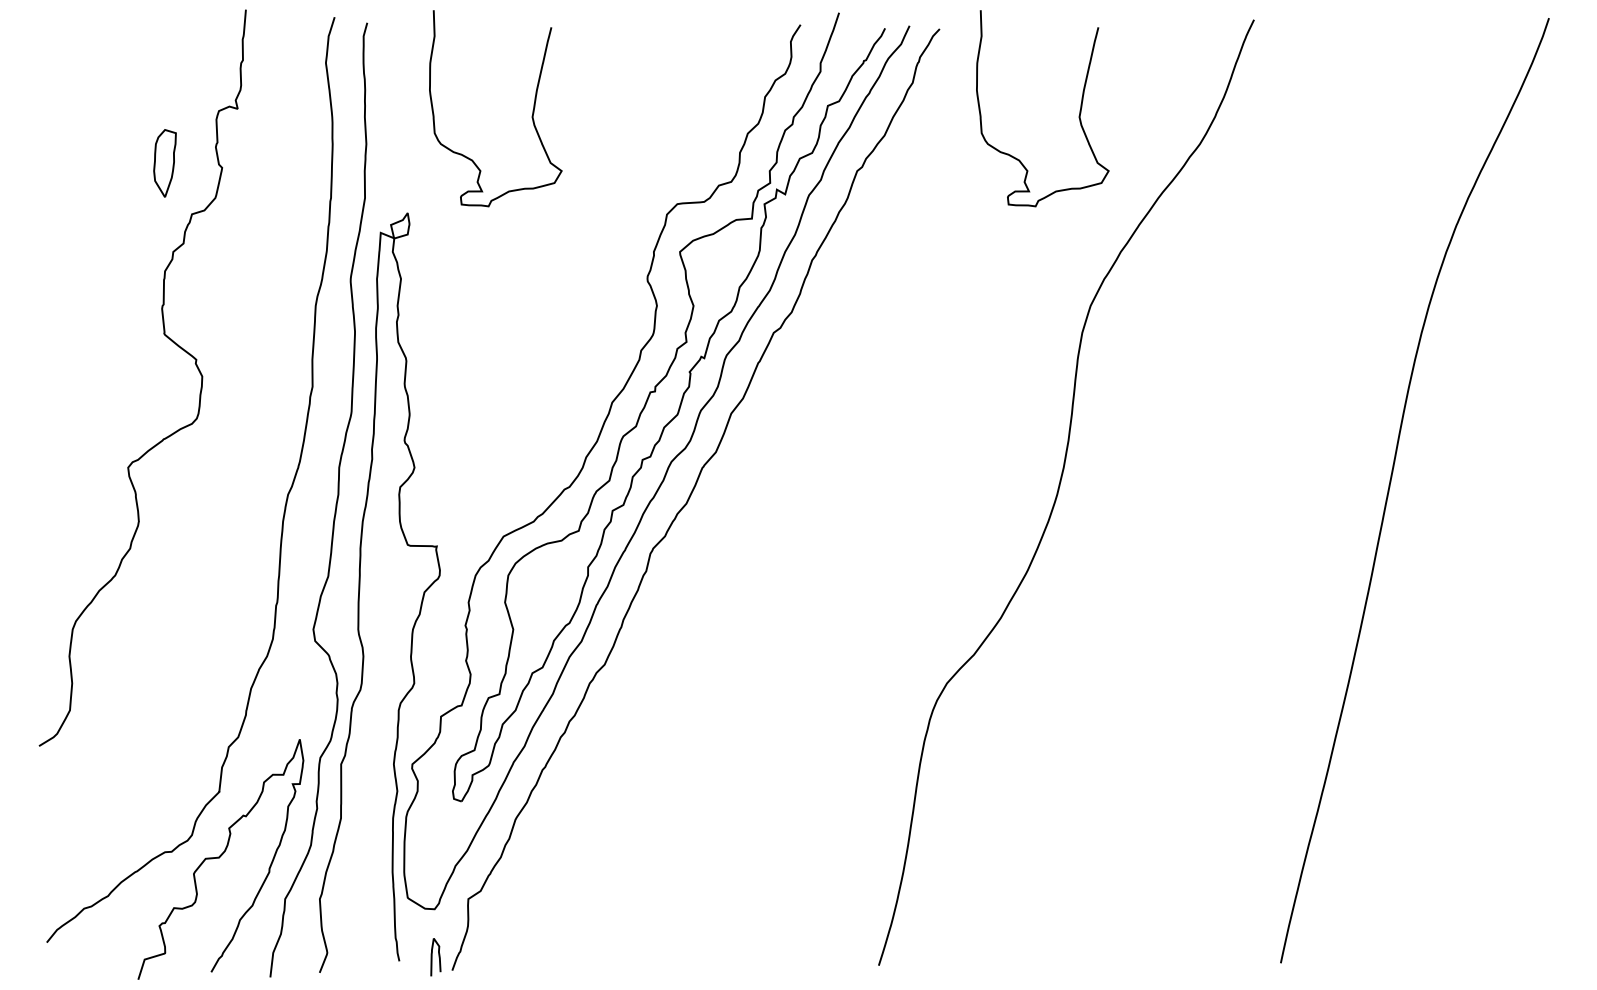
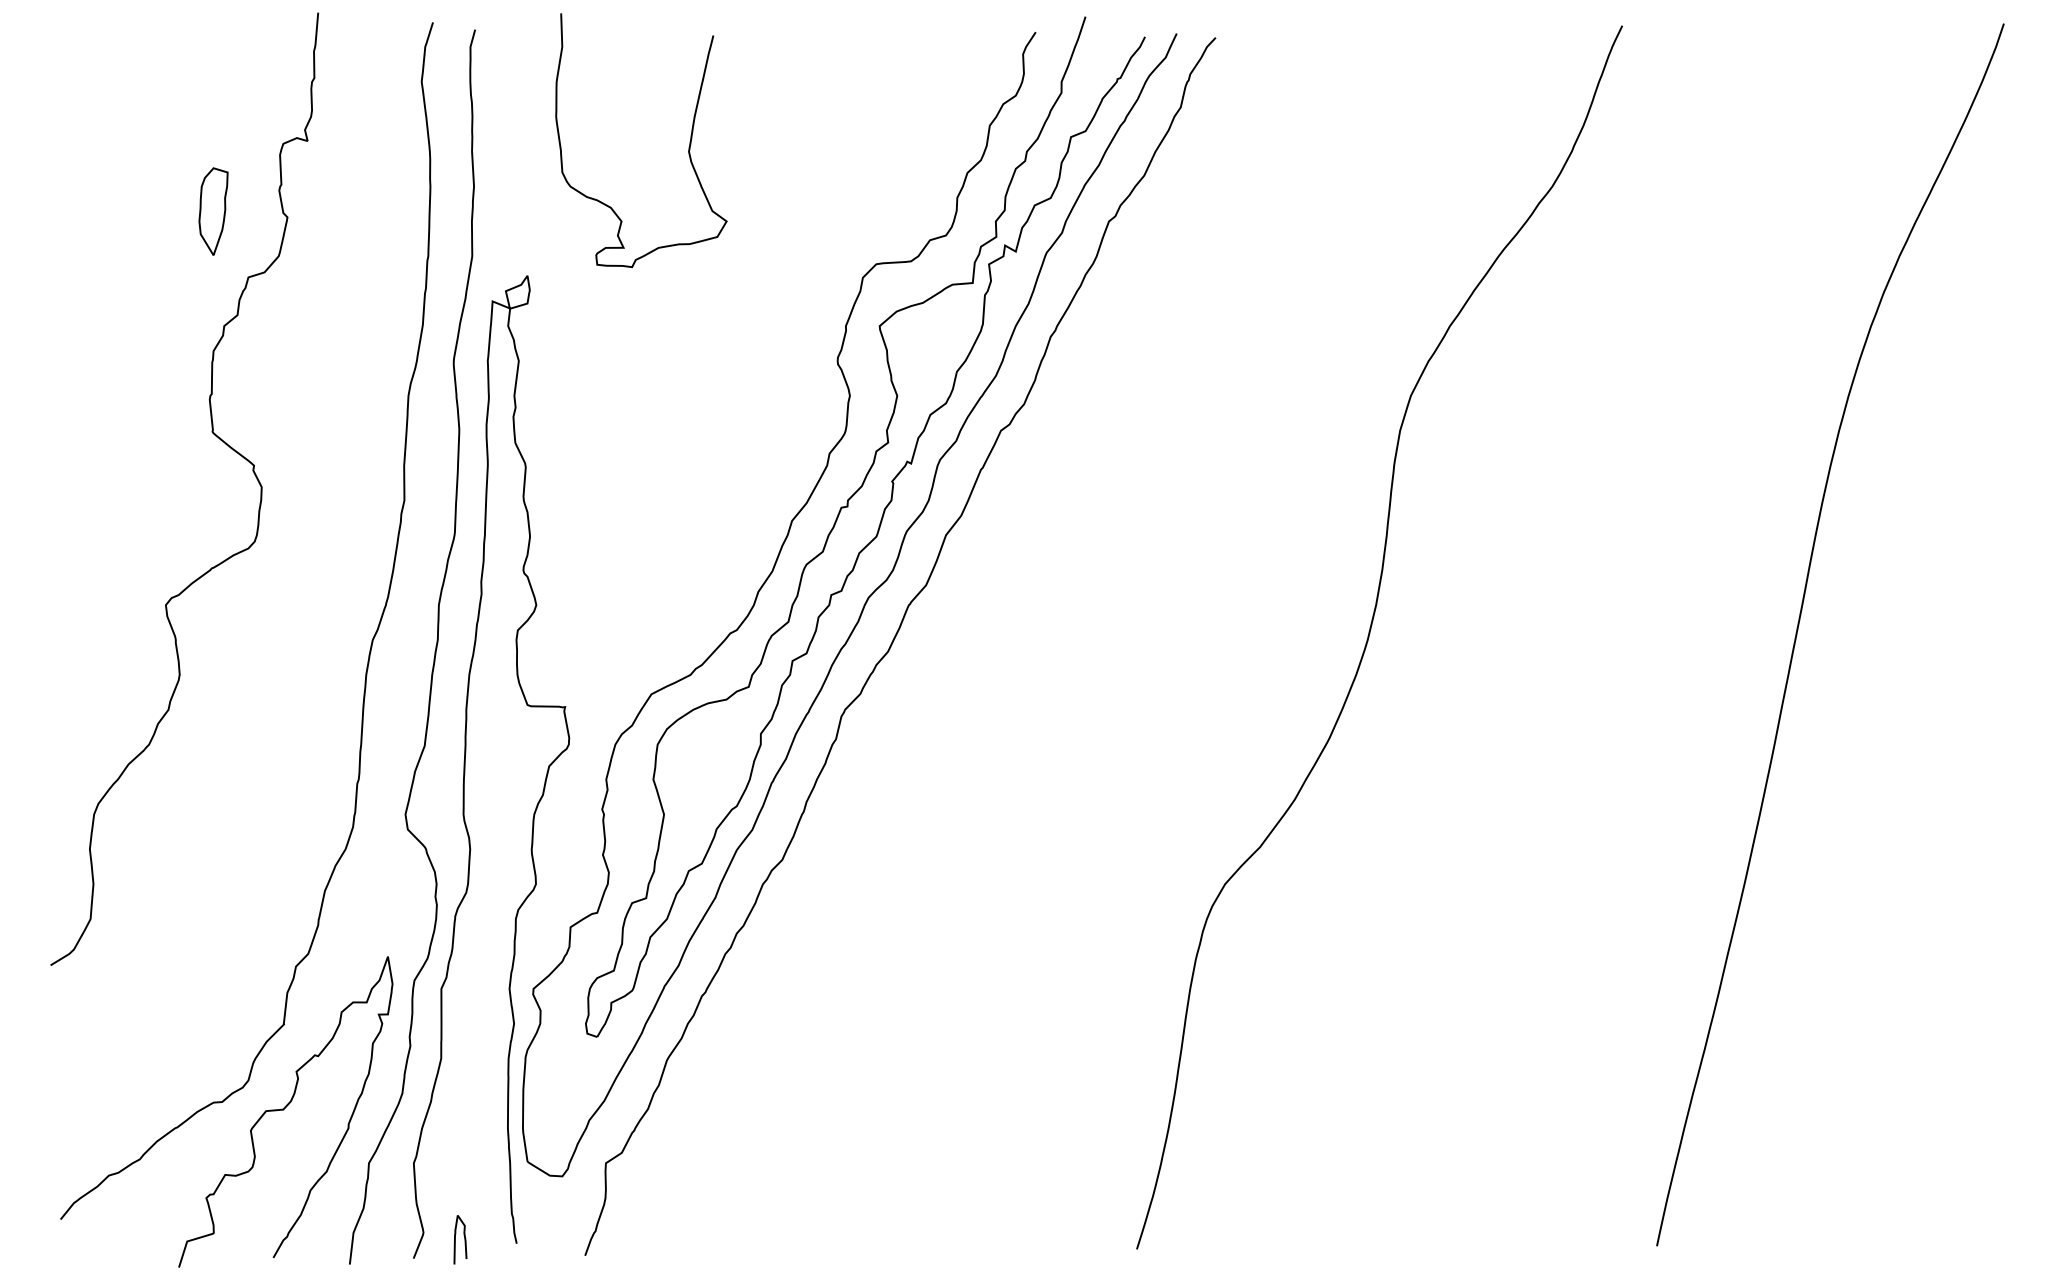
curve: (1078, 115) -> (1395, 149), removed
curve: (432, 957) -> (456, 1240), moved

